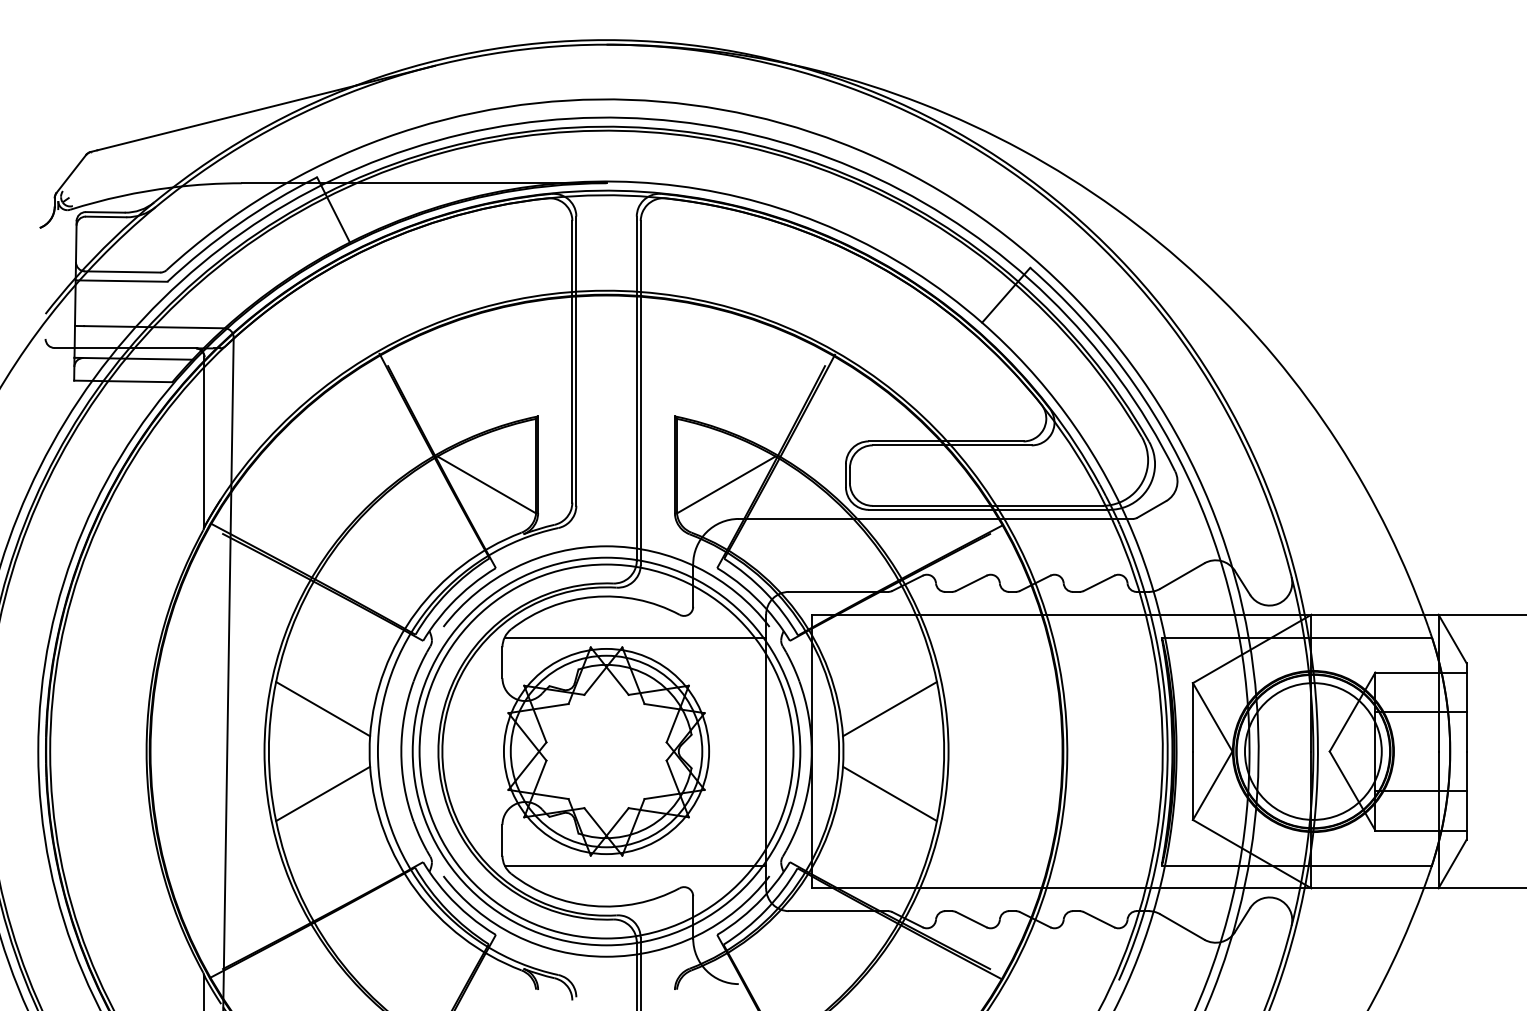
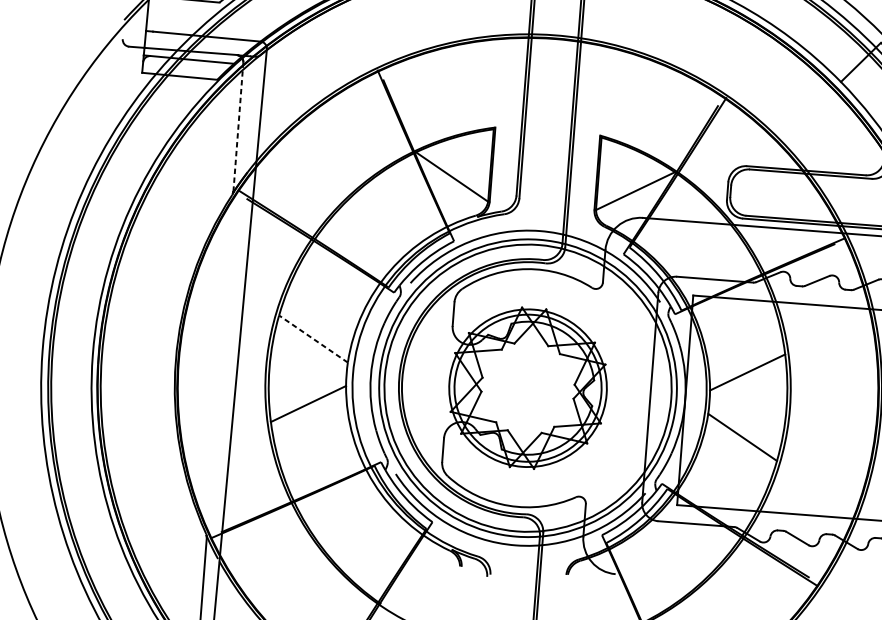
line: (204, 441) -> (238, 127), solid -> dashed
line: (635, 637) -> (556, 302), removed
line: (322, 708) -> (313, 338), solid -> dashed
line: (635, 865) -> (543, 477), removed

